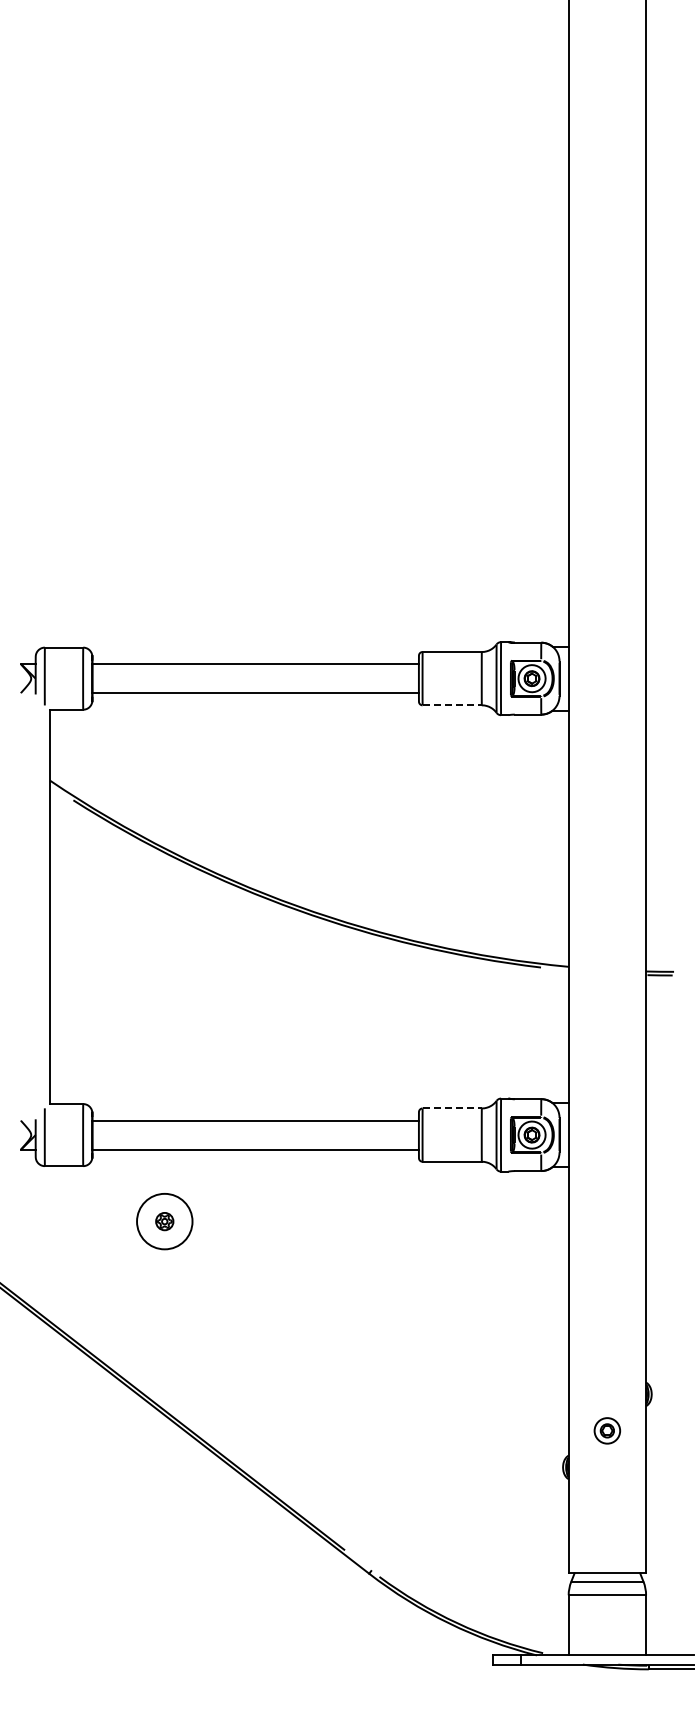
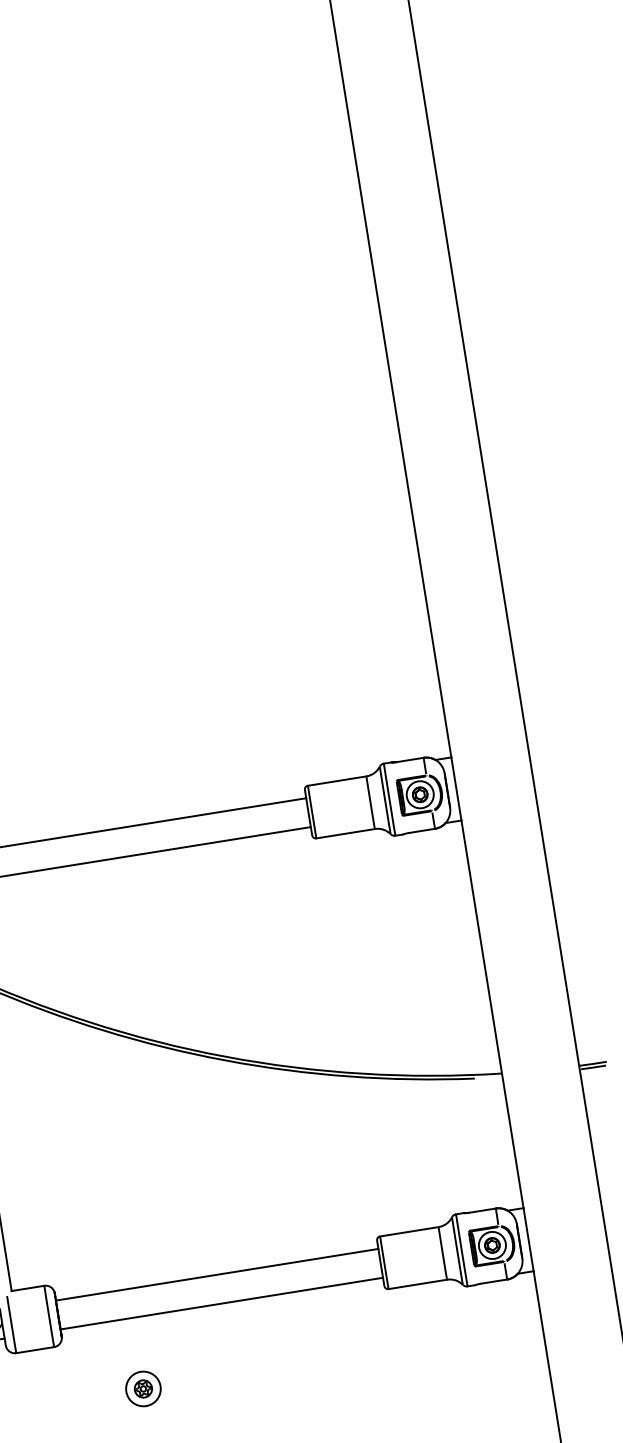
line: (452, 705) -> (345, 833), dashed -> solid
line: (452, 1108) -> (409, 1231), dashed -> solid
circle: (164, 1221) -> (143, 1388), size x0.62

